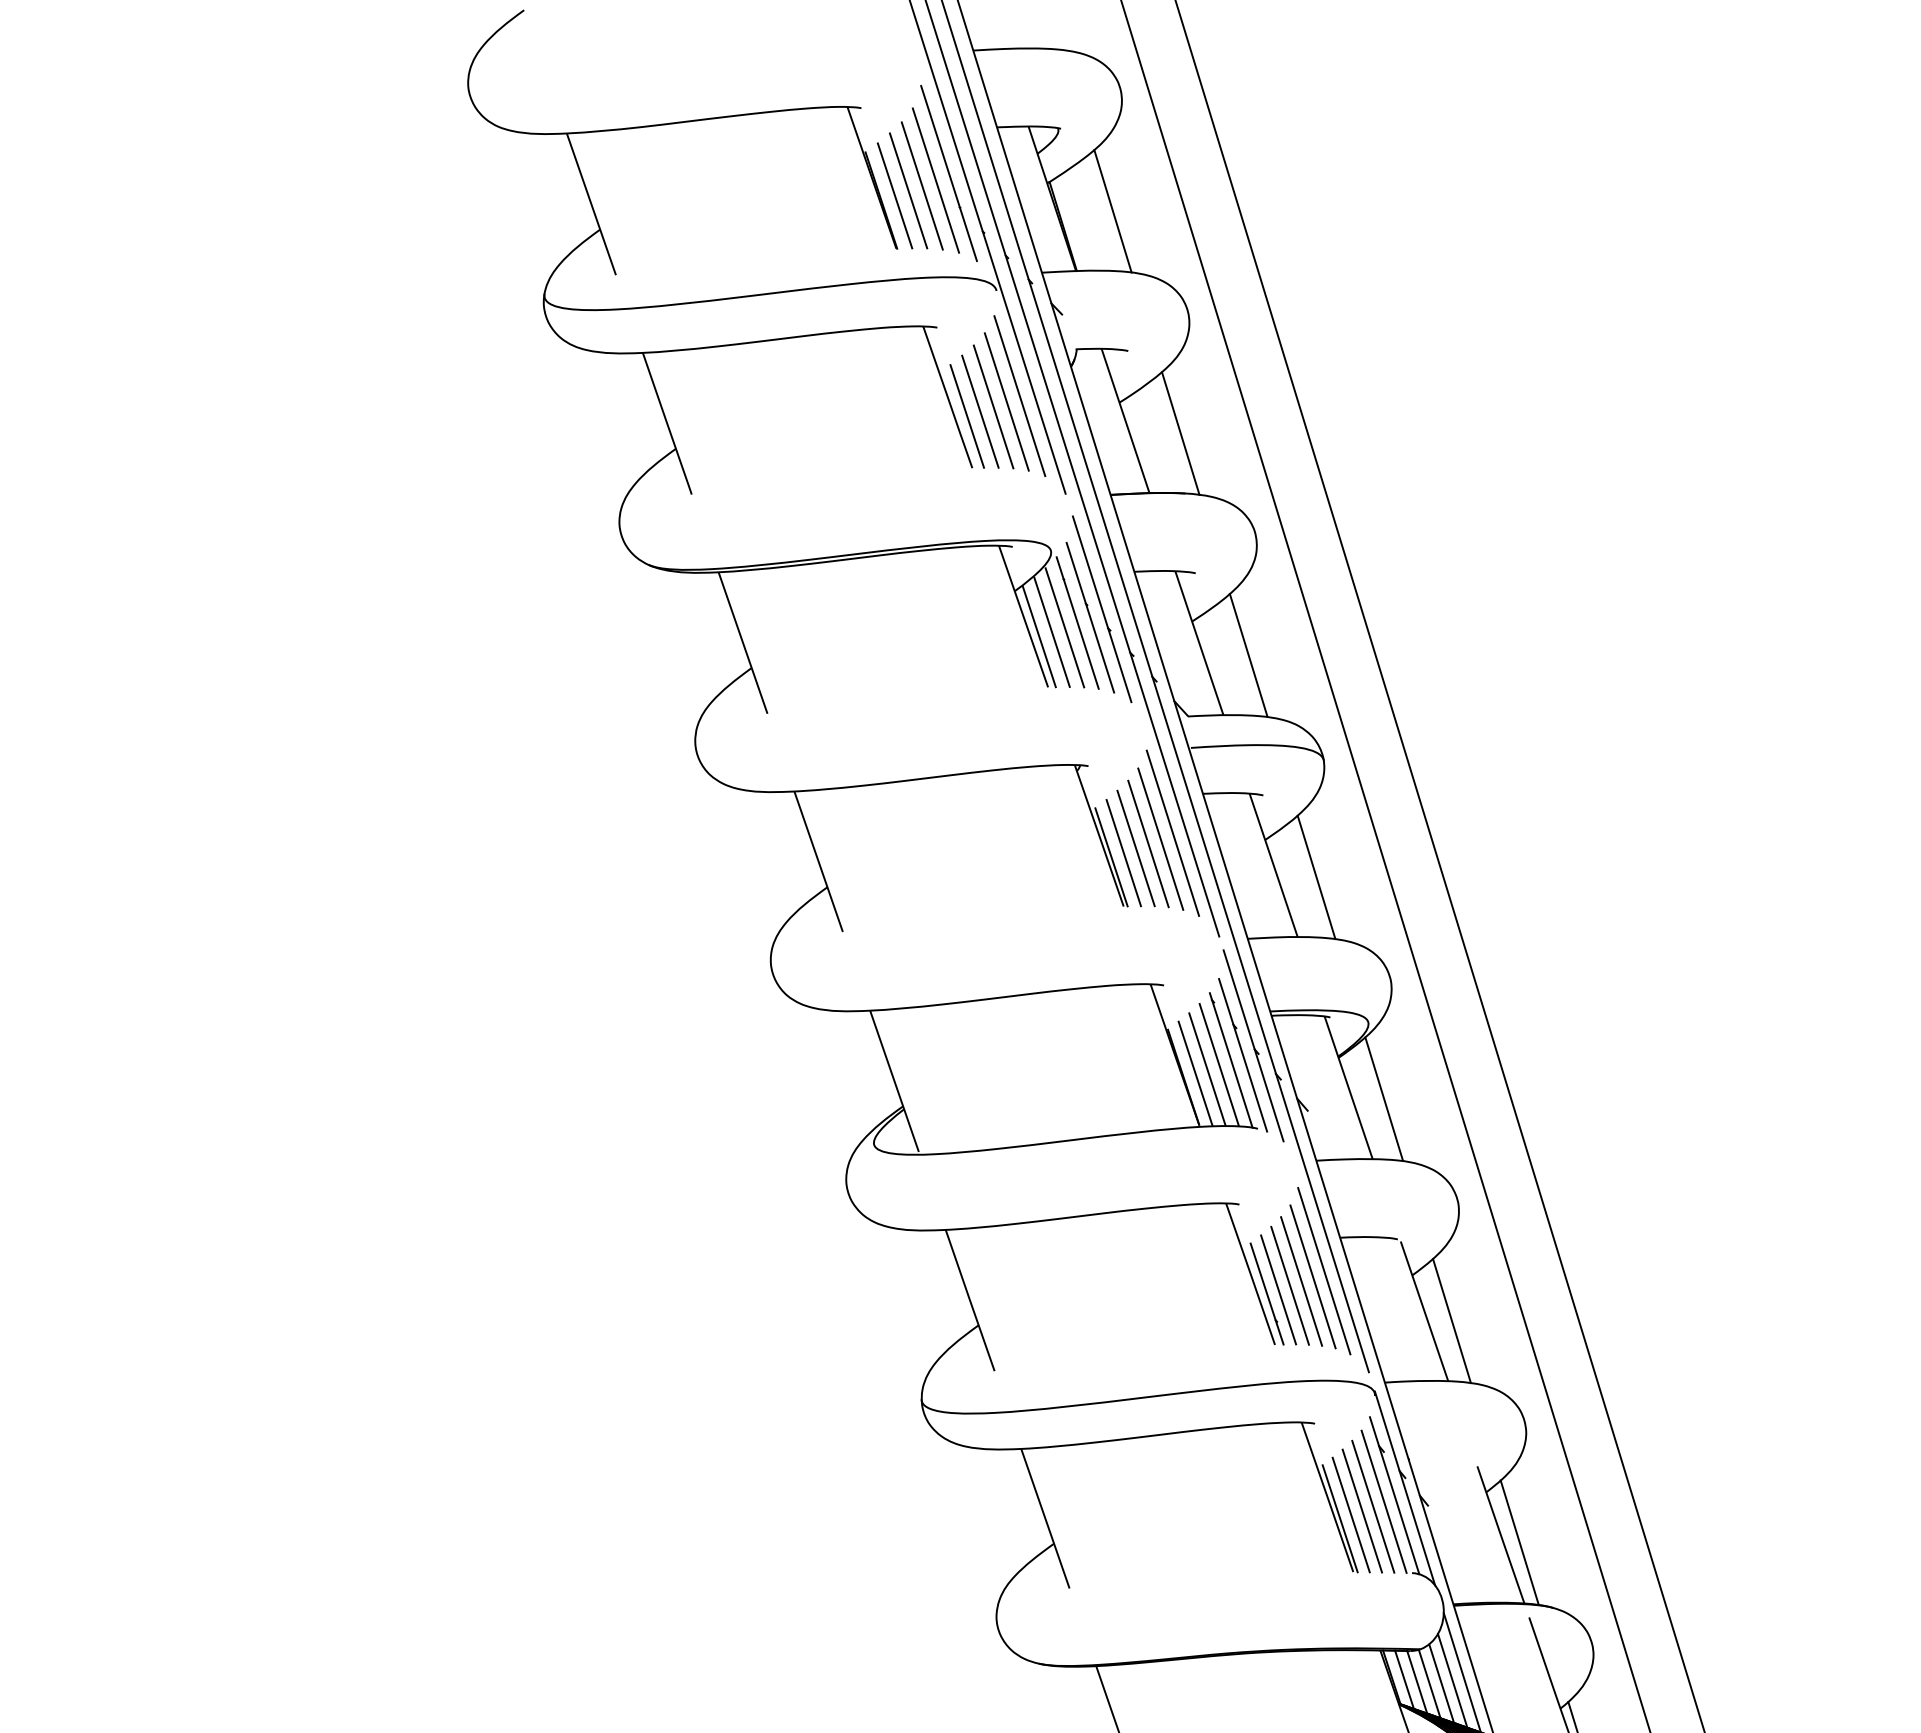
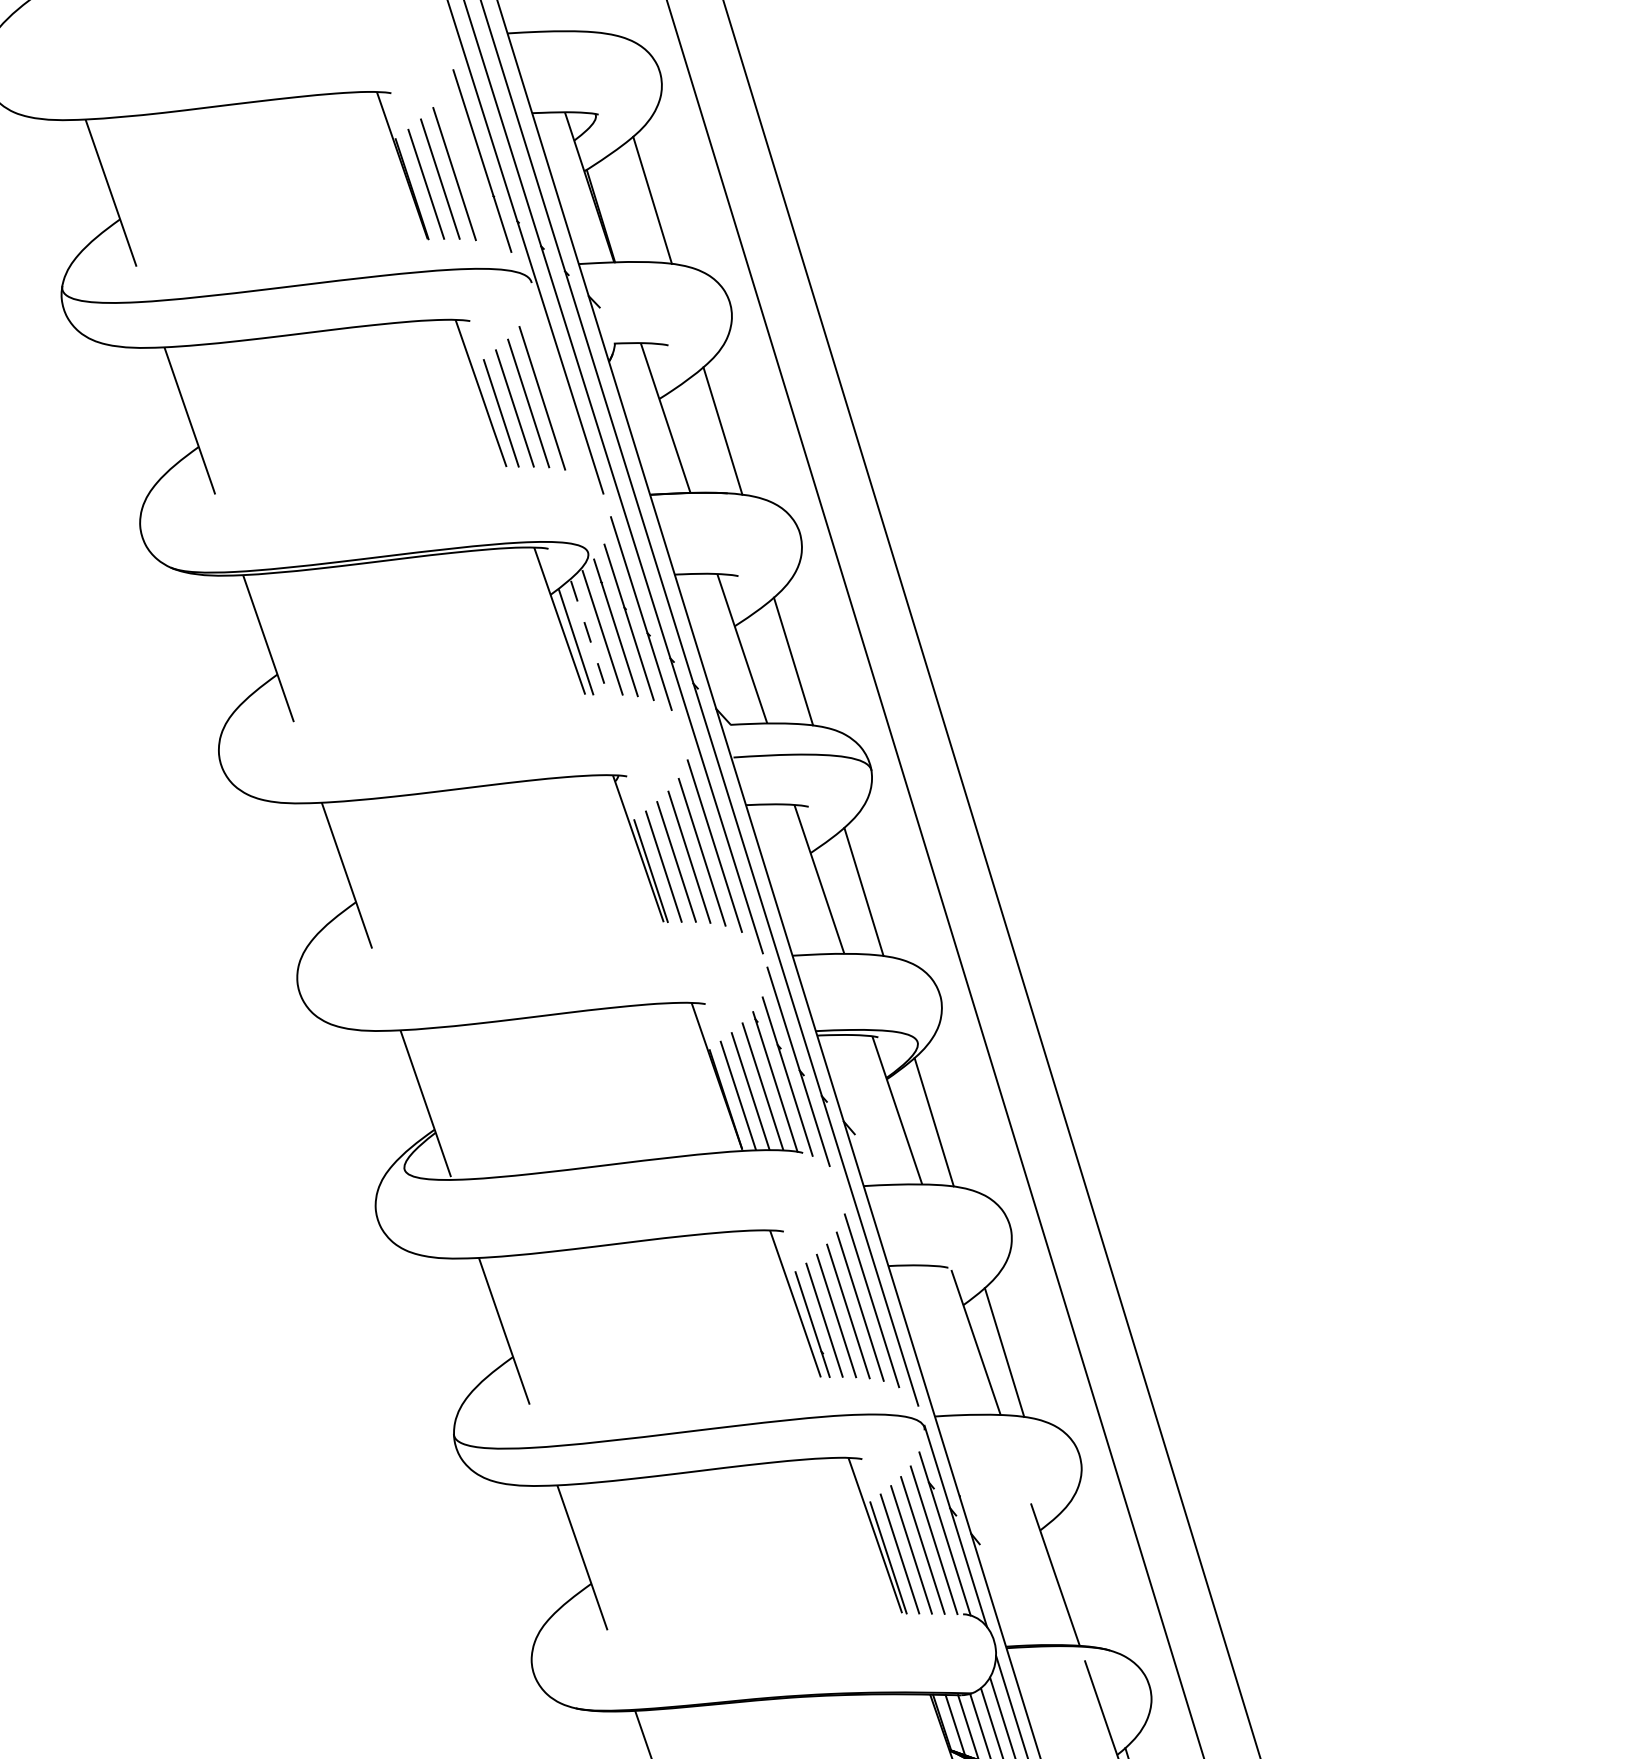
line: (935, 180) -> (468, 168), removed
line: (1019, 396) -> (555, 392), removed
line: (1052, 632) -> (589, 637), solid -> dashed
line: (1519, 1542) -> (1074, 1582), removed

